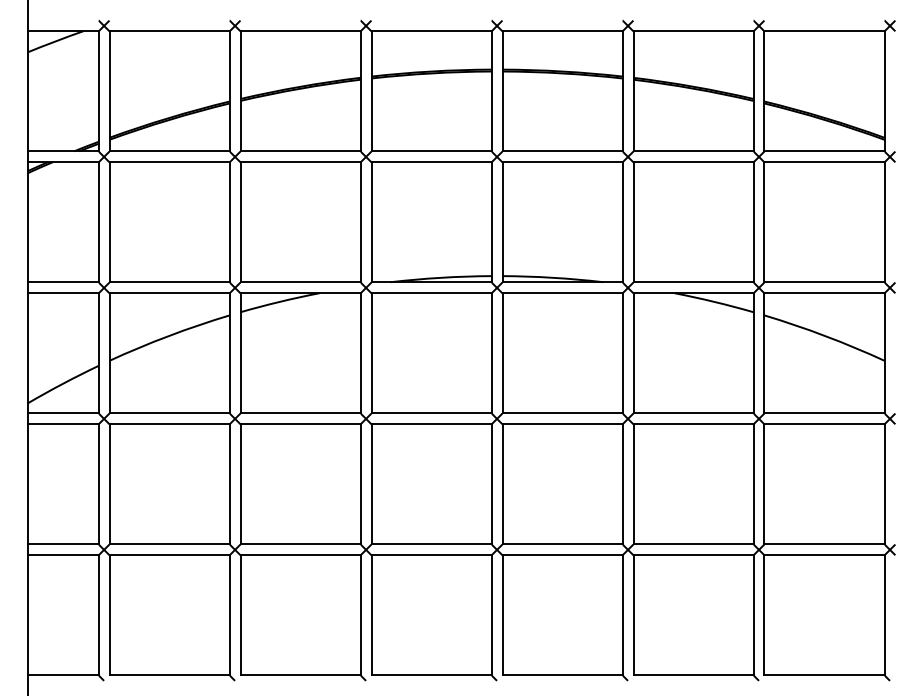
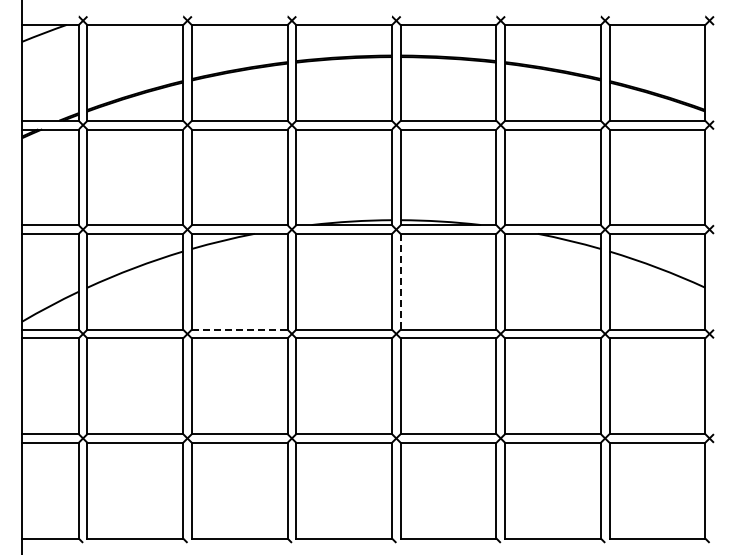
line: (502, 353) -> (400, 281), solid -> dashed
line: (300, 413) -> (239, 329), solid -> dashed

